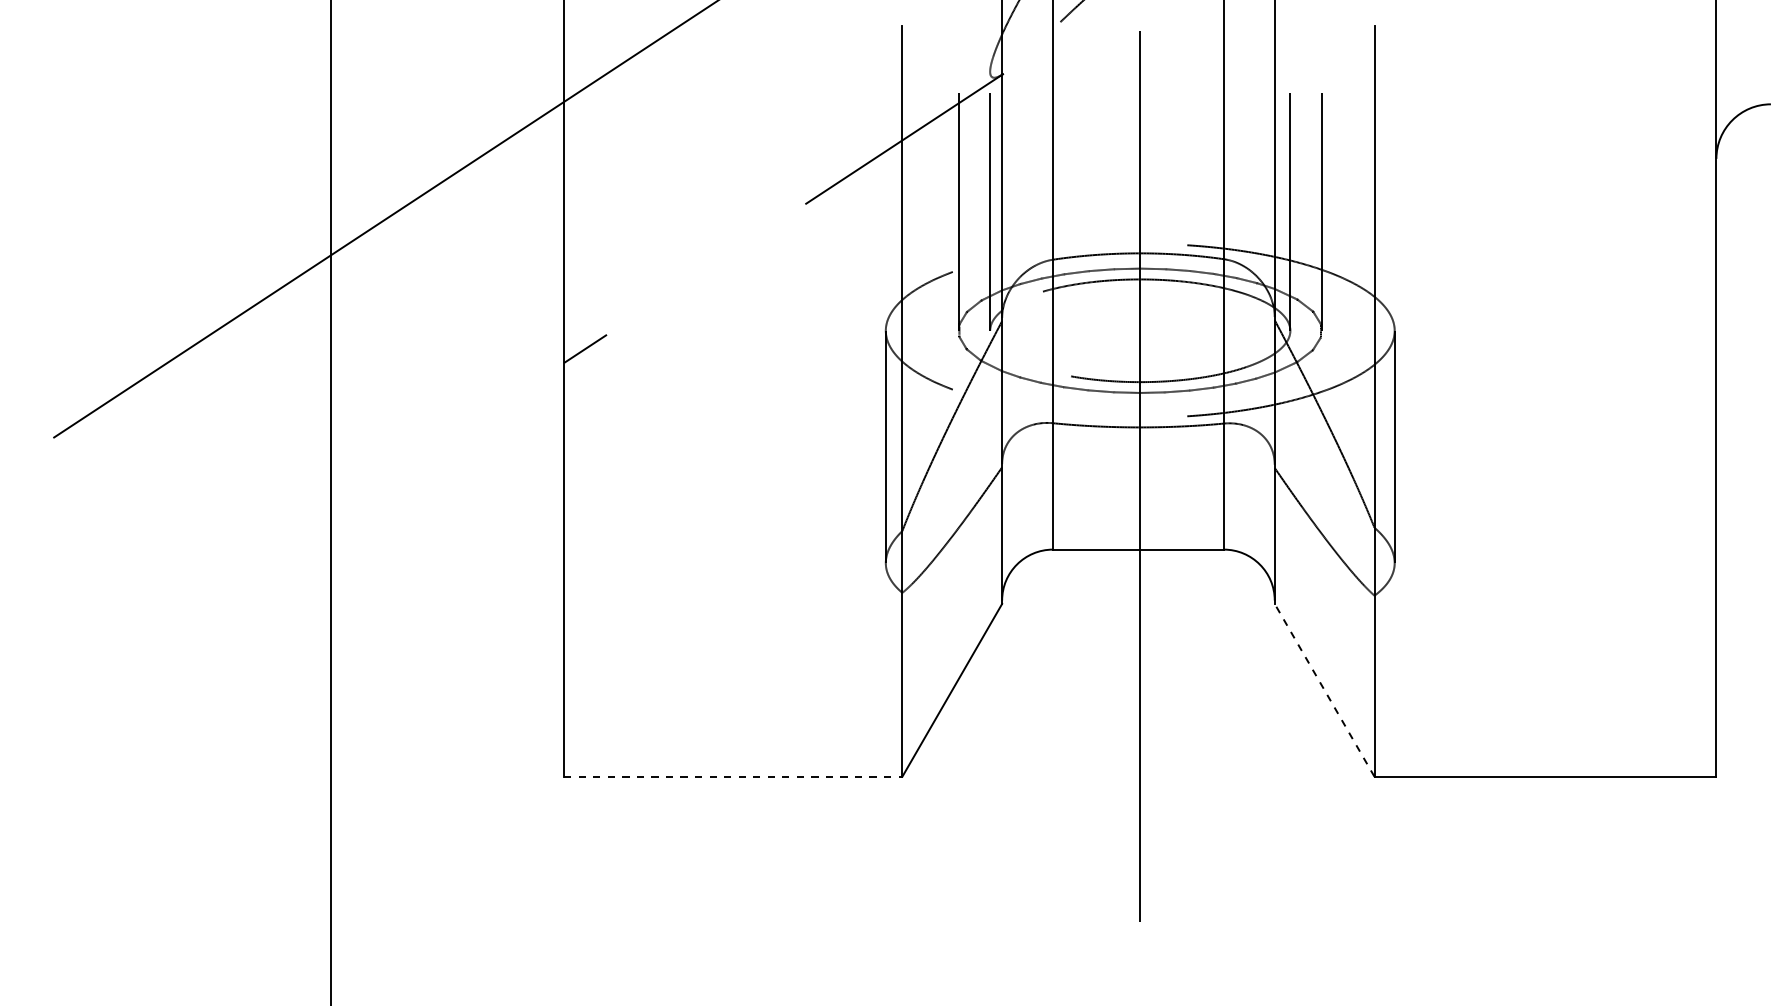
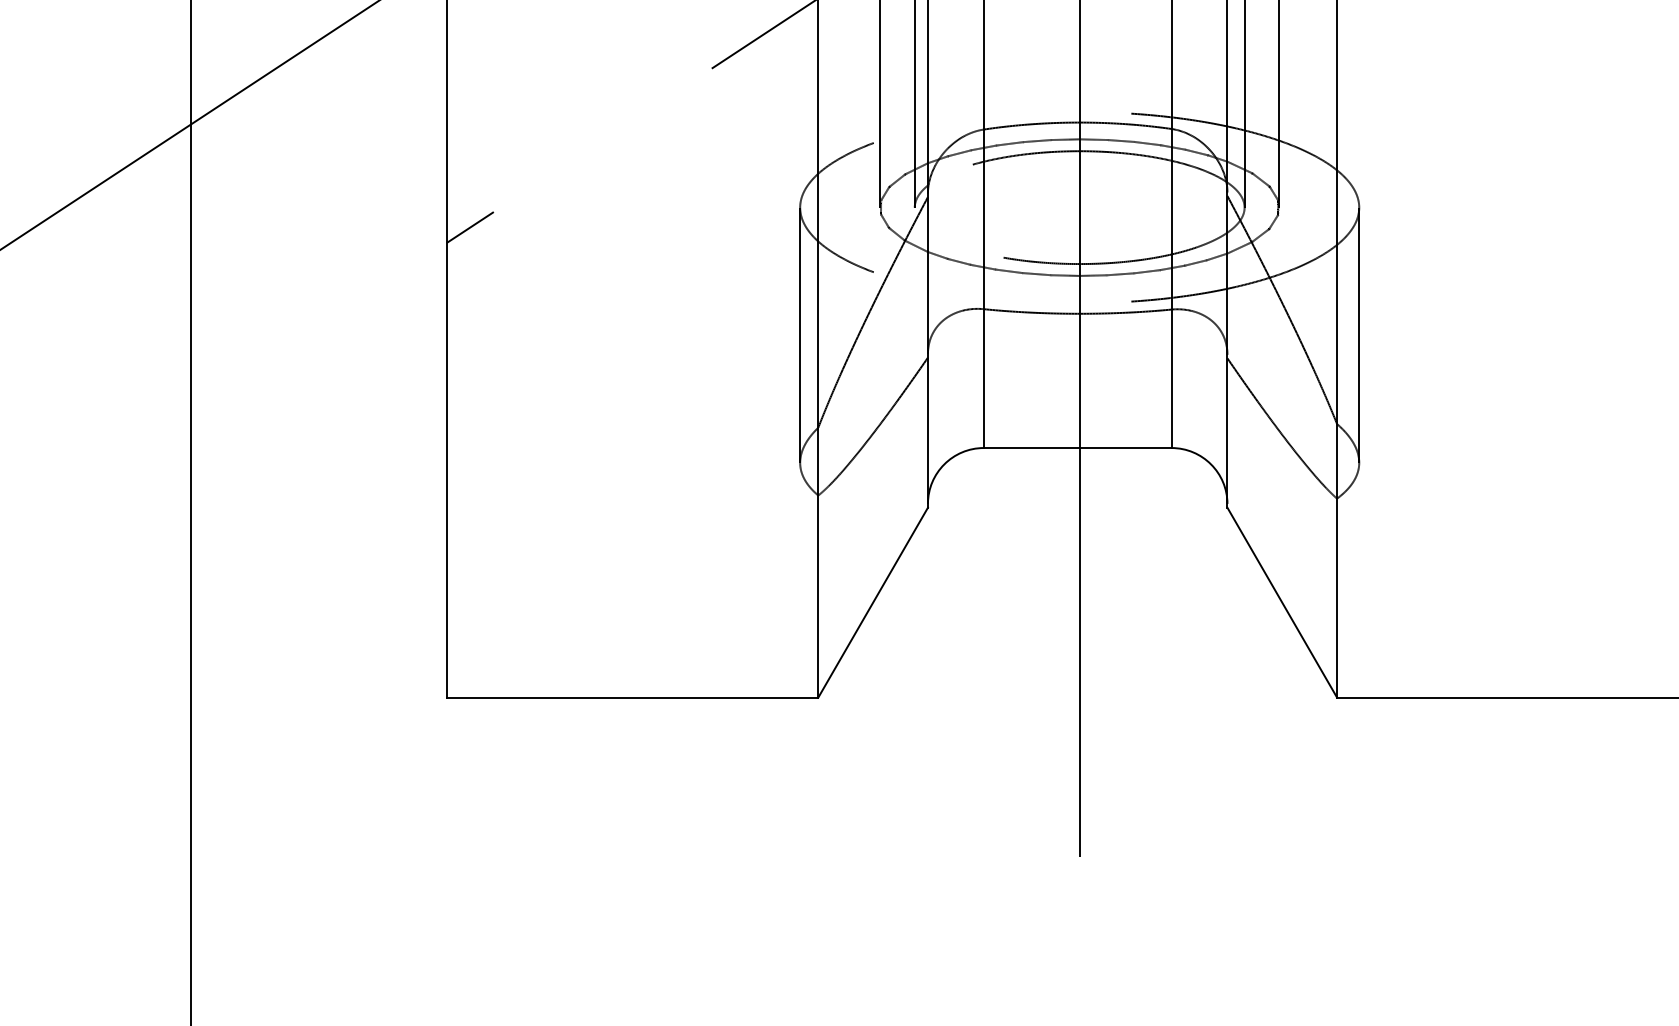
line: (1324, 690) -> (1282, 602), dashed -> solid
line: (733, 776) -> (632, 697), dashed -> solid

